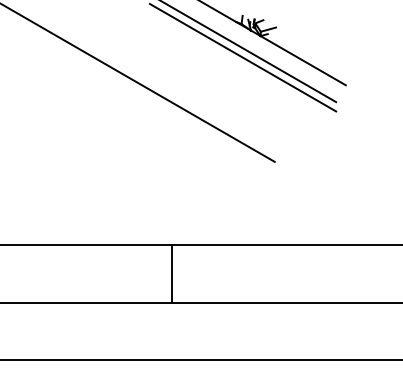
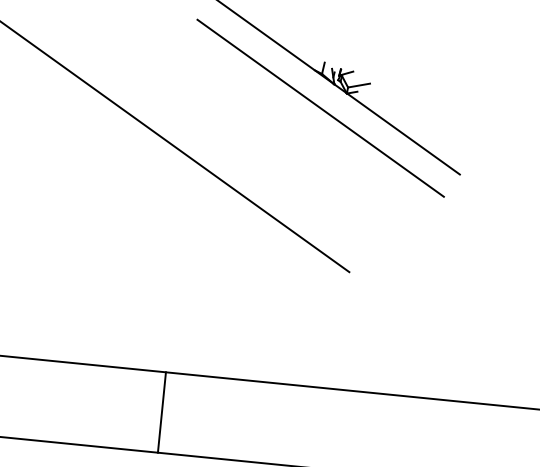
line: (242, 57) -> (318, 121), removed
line: (171, 273) -> (162, 411), moved

